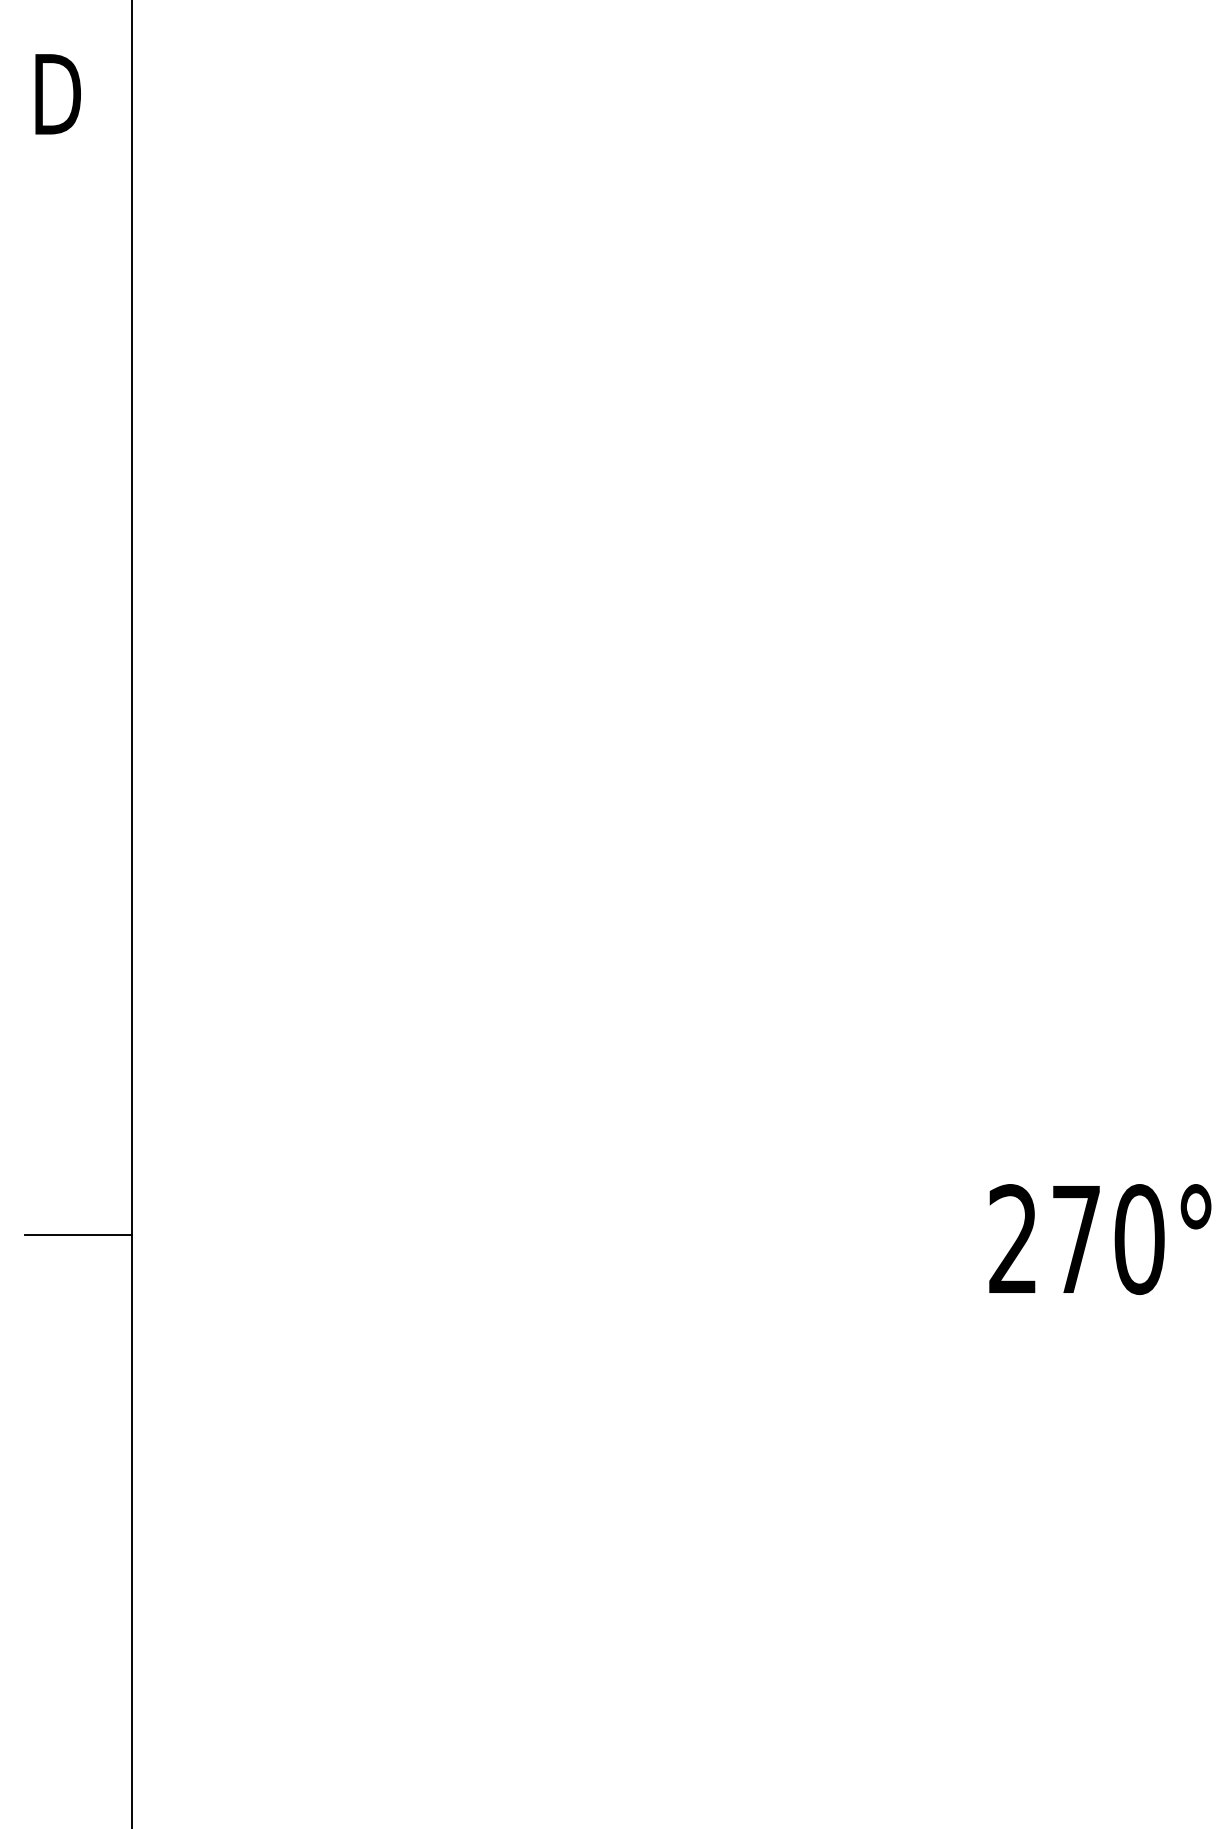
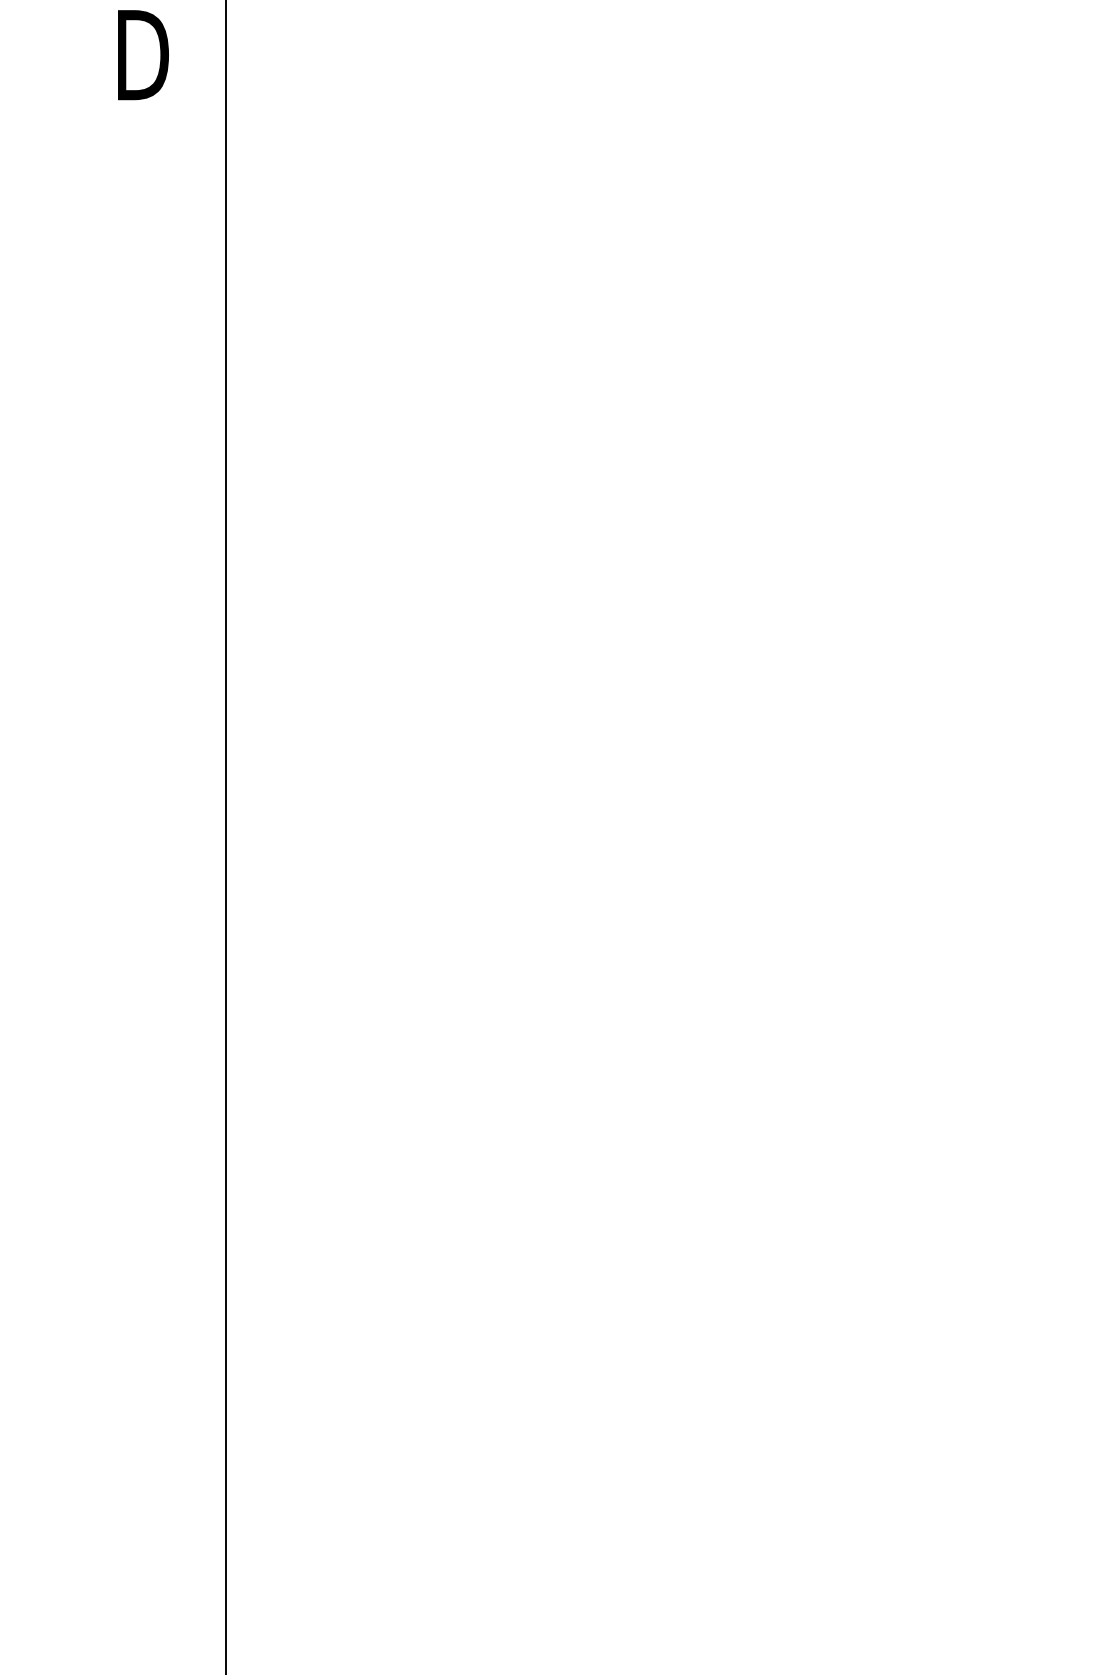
line: (78, 1235) -> (166, 1333), removed

